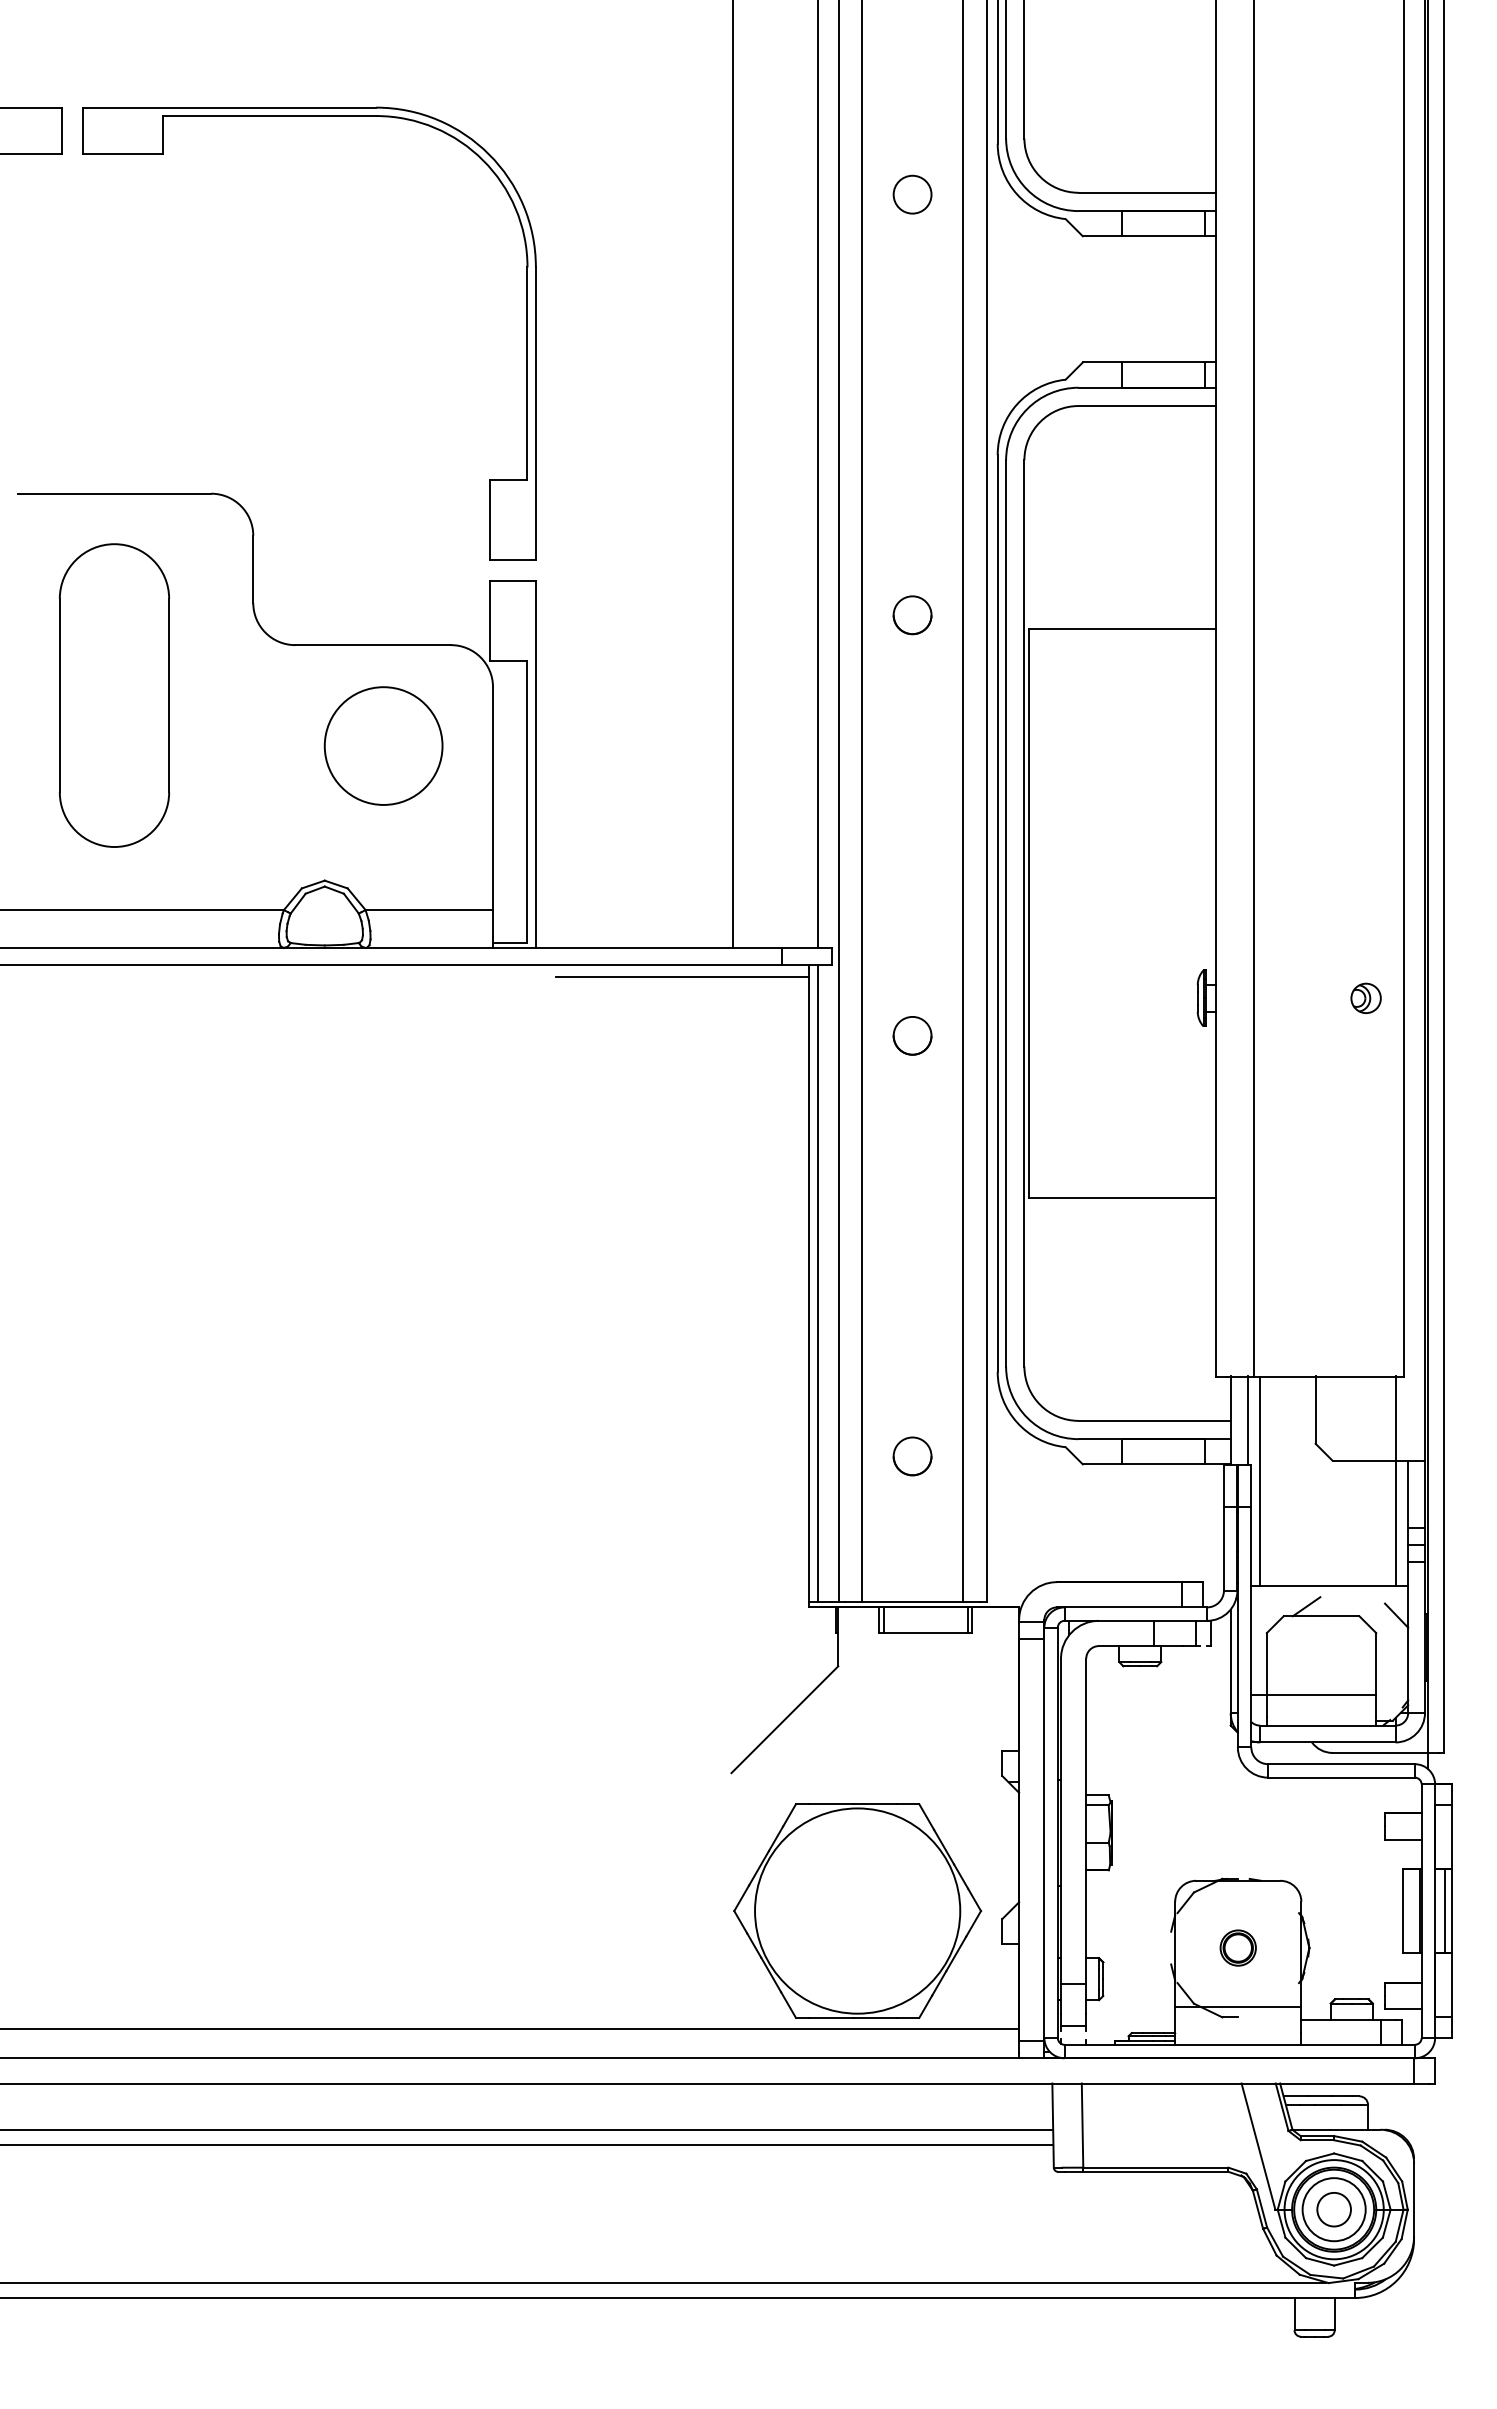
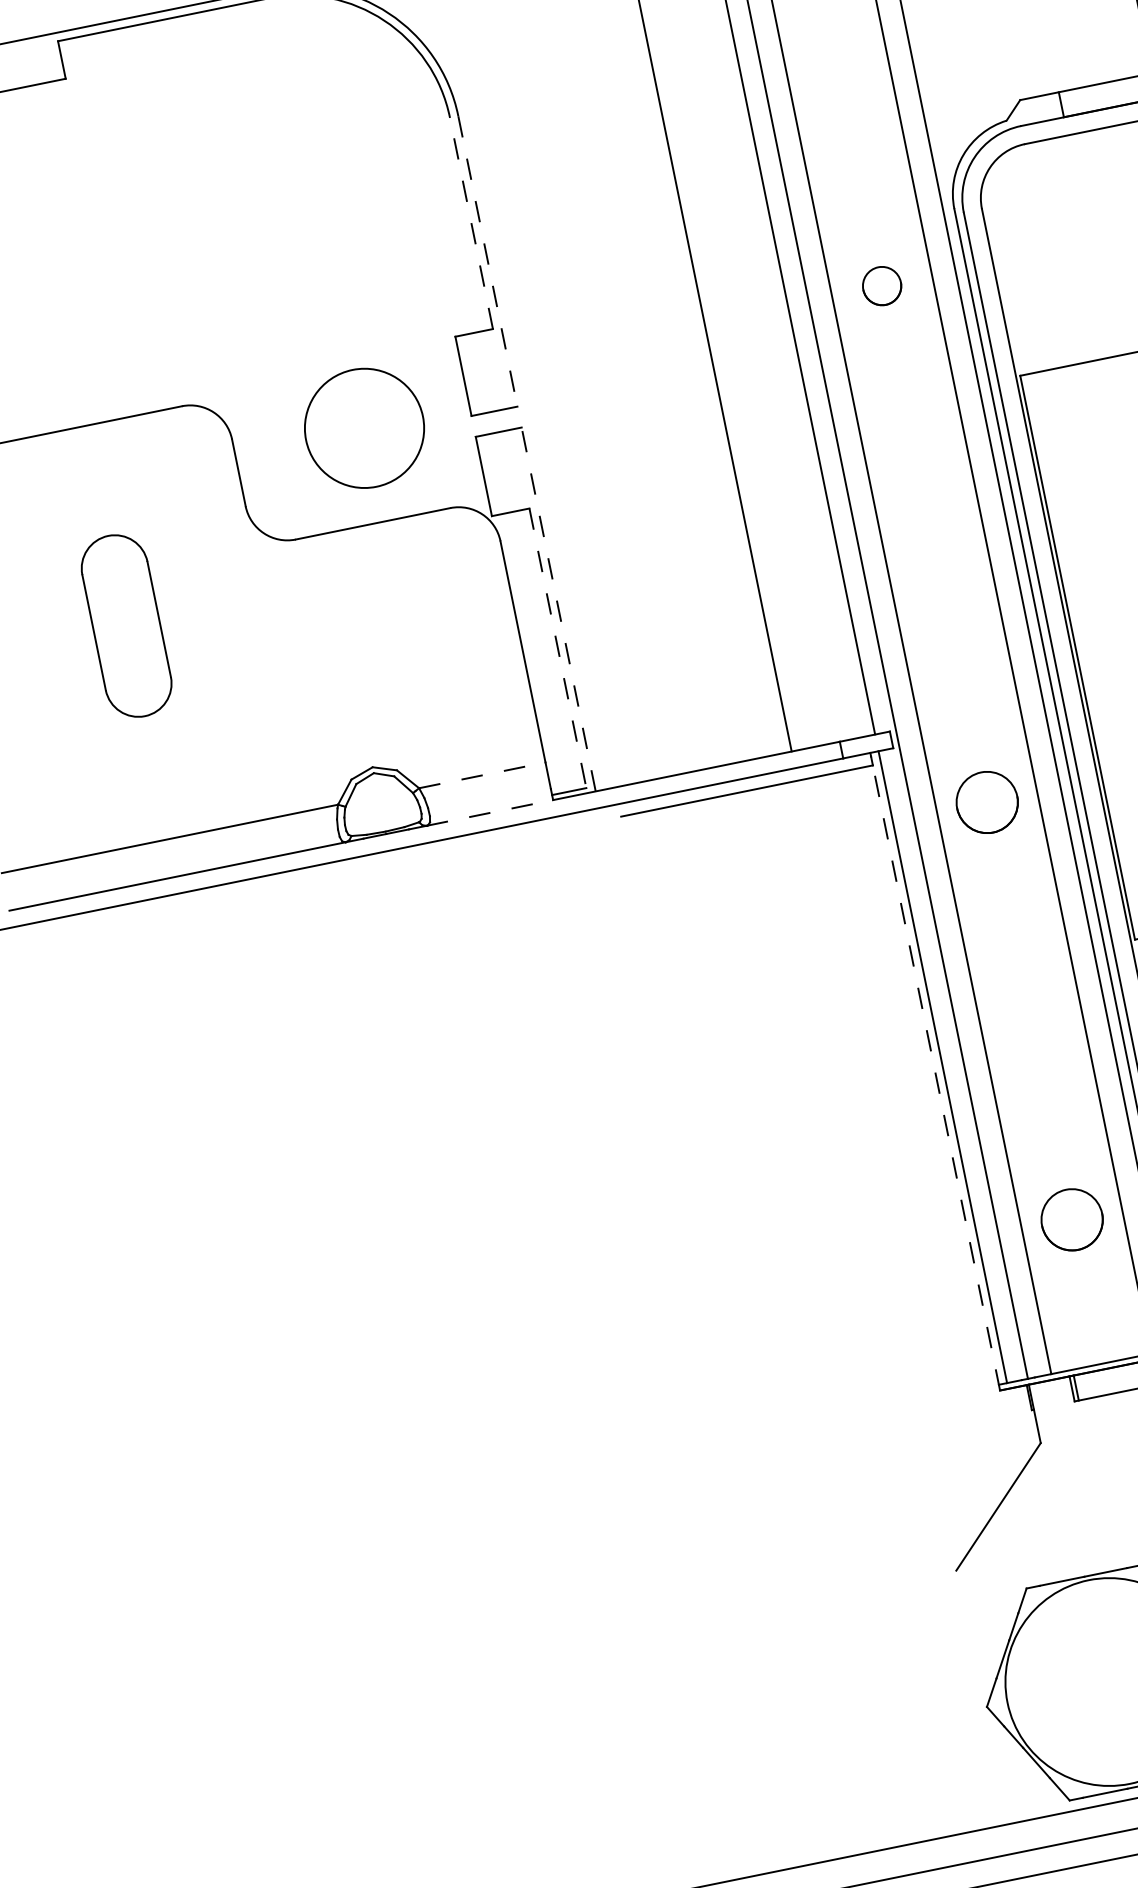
line: (527, 373) -> (471, 223), solid -> dashed
line: (535, 414) -> (487, 262), solid -> dashed
part: (912, 615) -> (882, 286), moved
part: (114, 695) -> (126, 626), size x0.6
circle: (383, 745) -> (364, 427), moved
line: (535, 764) -> (558, 609), solid -> dashed
line: (527, 802) -> (558, 648), solid -> dashed
line: (429, 910) -> (482, 775), solid -> dashed
line: (429, 947) -> (490, 812), solid -> dashed
part: (912, 1035) -> (987, 802), size x1.6
line: (809, 1291) -> (936, 1077), solid -> dashed
part: (912, 1456) -> (1072, 1219), size x1.6

